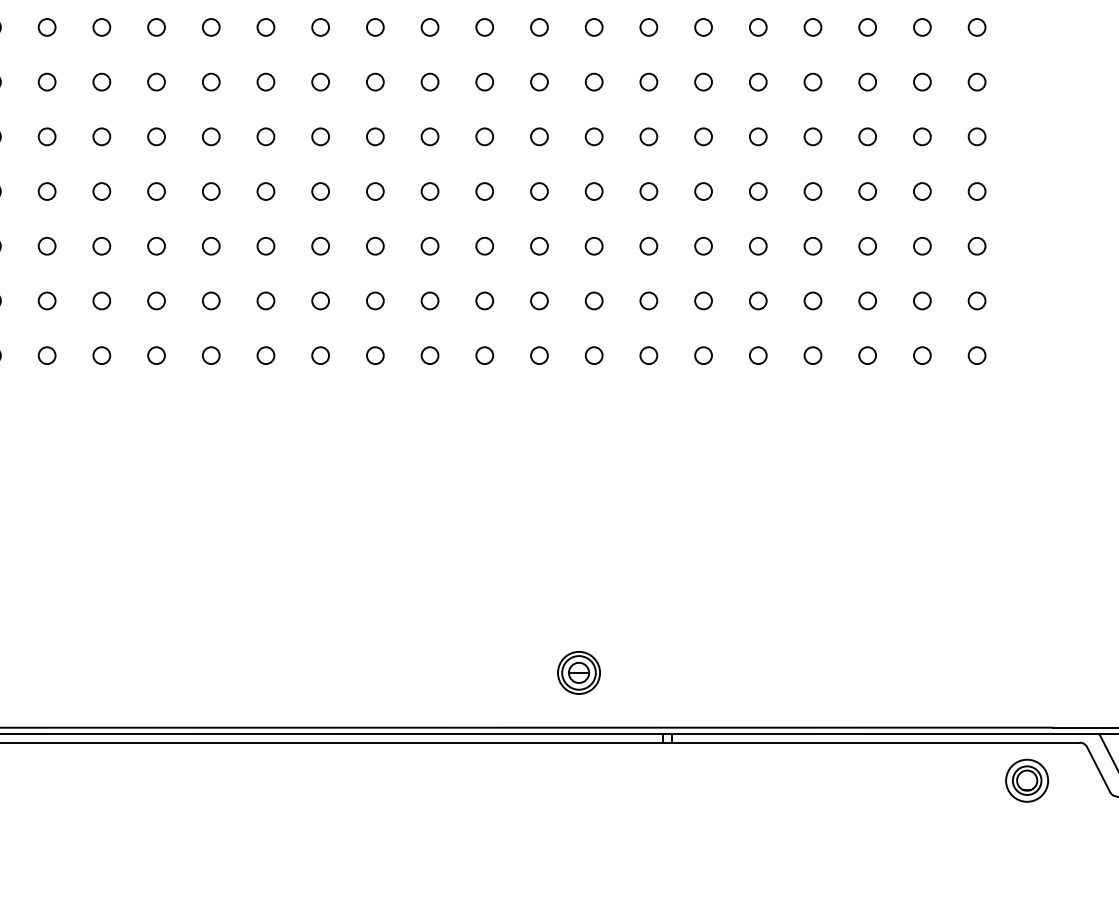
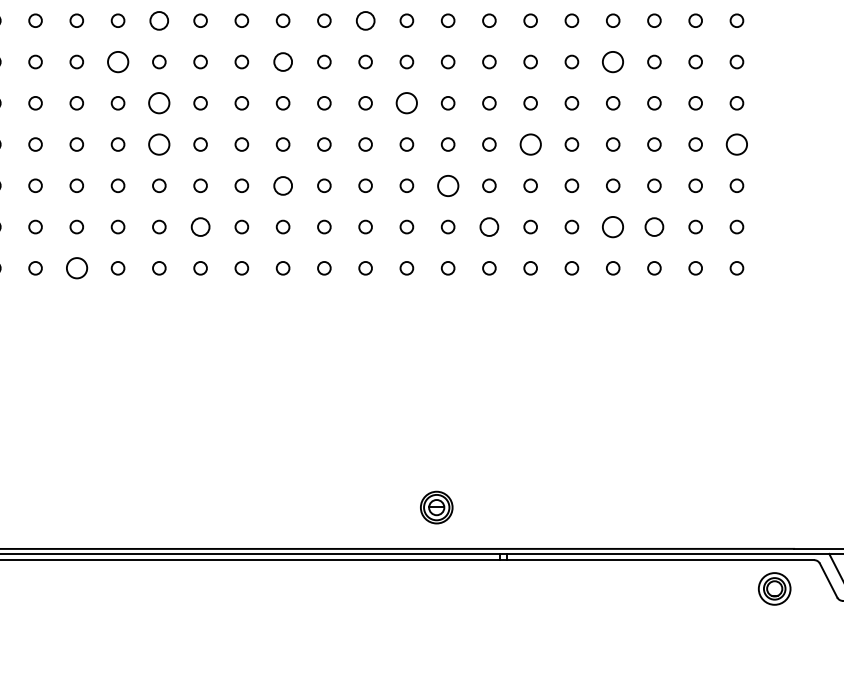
circle: (211, 27) -> (159, 20), size x1.4
circle: (484, 27) -> (365, 20), size x1.4
circle: (155, 81) -> (117, 61), size x1.6
circle: (374, 81) -> (282, 61), size x1.4
circle: (813, 81) -> (613, 61), size x1.6
circle: (211, 137) -> (159, 103), size x1.6
circle: (538, 137) -> (406, 103), size x1.6
circle: (211, 191) -> (159, 144), size x1.6
circle: (703, 191) -> (530, 144), size x1.6
circle: (976, 191) -> (736, 144), size x1.6
circle: (374, 245) -> (282, 185), size x1.4
circle: (593, 245) -> (447, 185), size x1.6
circle: (265, 300) -> (200, 226), size x1.4
circle: (648, 300) -> (489, 226), size x1.4
circle: (813, 300) -> (613, 226), size x1.6
circle: (867, 300) -> (654, 226), size x1.4
circle: (101, 355) -> (76, 268), size x1.6

